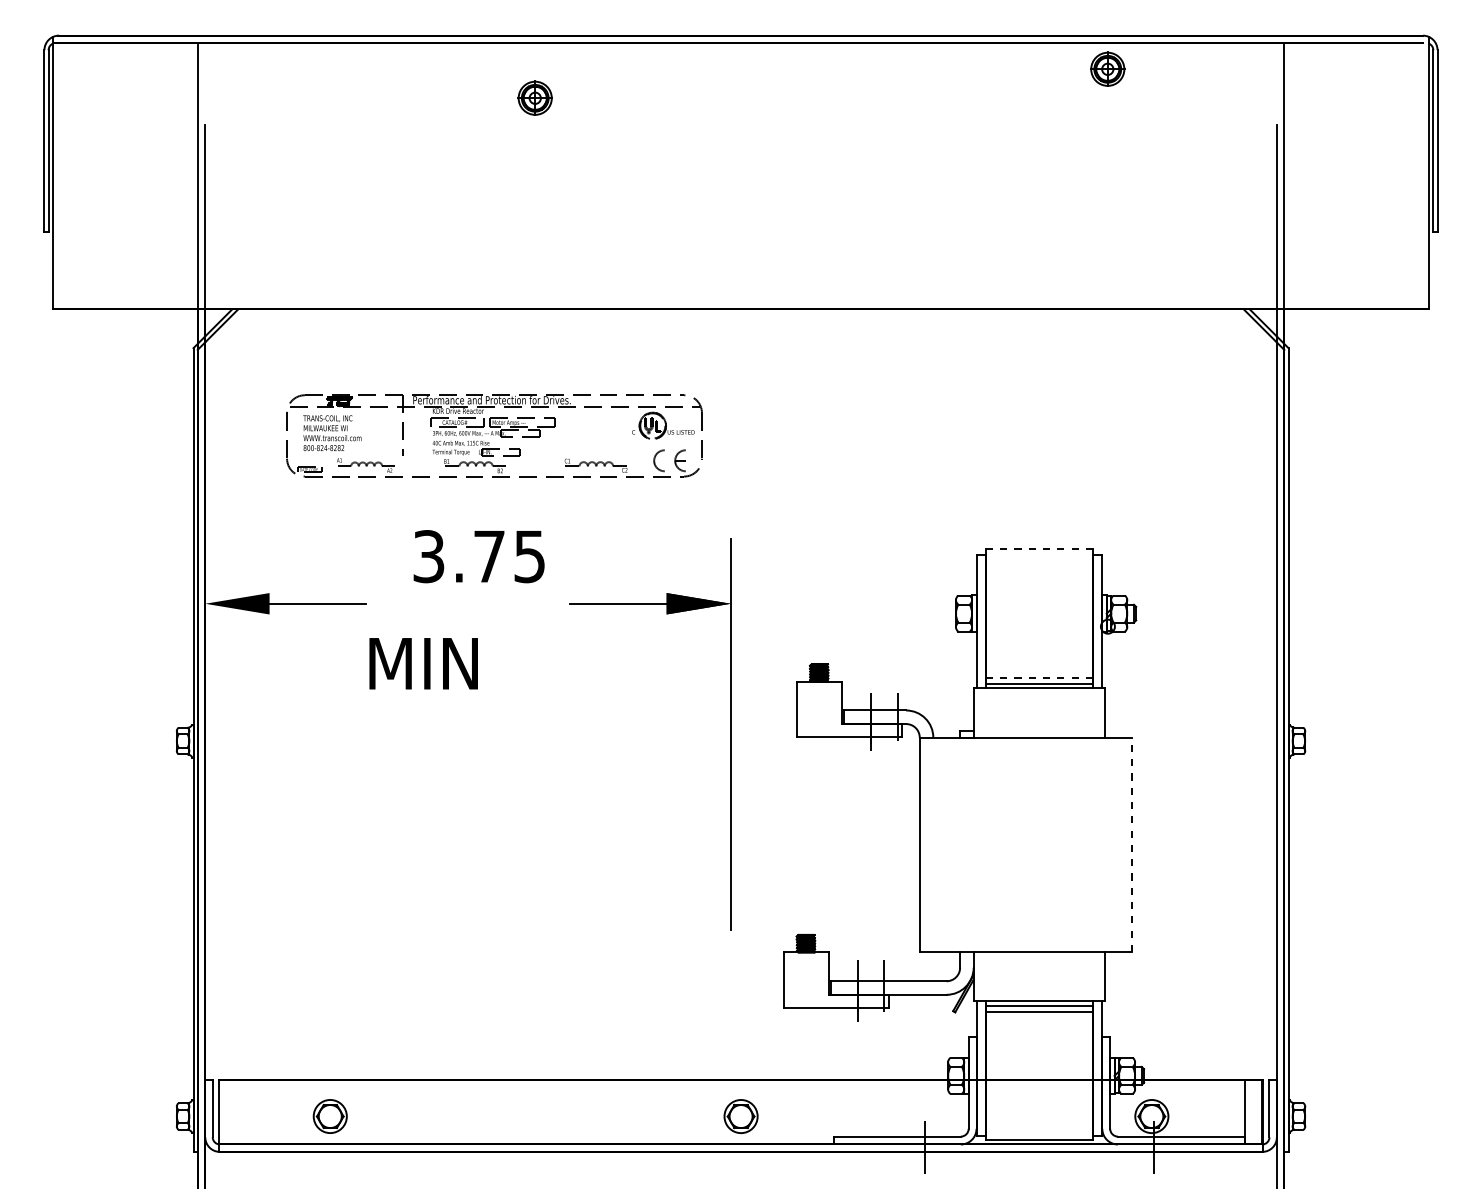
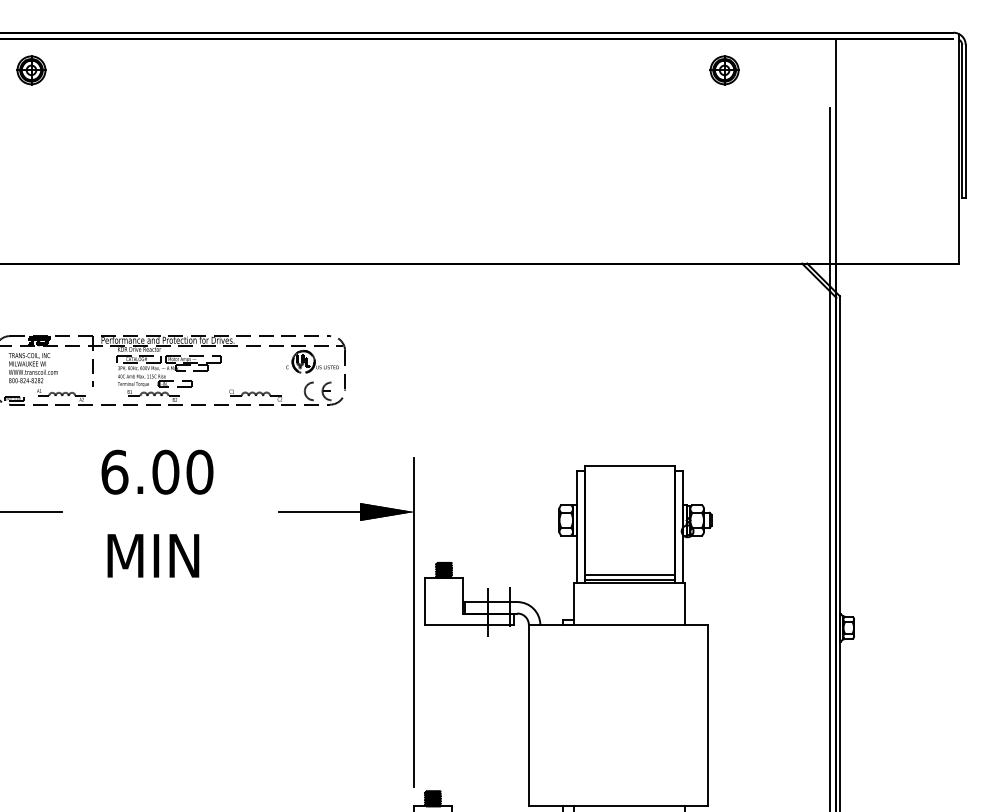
part: (1107, 68) -> (724, 69), moved
part: (534, 97) -> (30, 69), moved
line: (1039, 549) -> (629, 466), dashed -> solid
text: (479, 556) -> (157, 472), 3.75 -> 6.00
text: (423, 663) -> (153, 555), moved
line: (1039, 677) -> (629, 574), dashed -> solid
part: (730, 734) -> (413, 622), moved
line: (1131, 844) -> (707, 715), dashed -> solid

